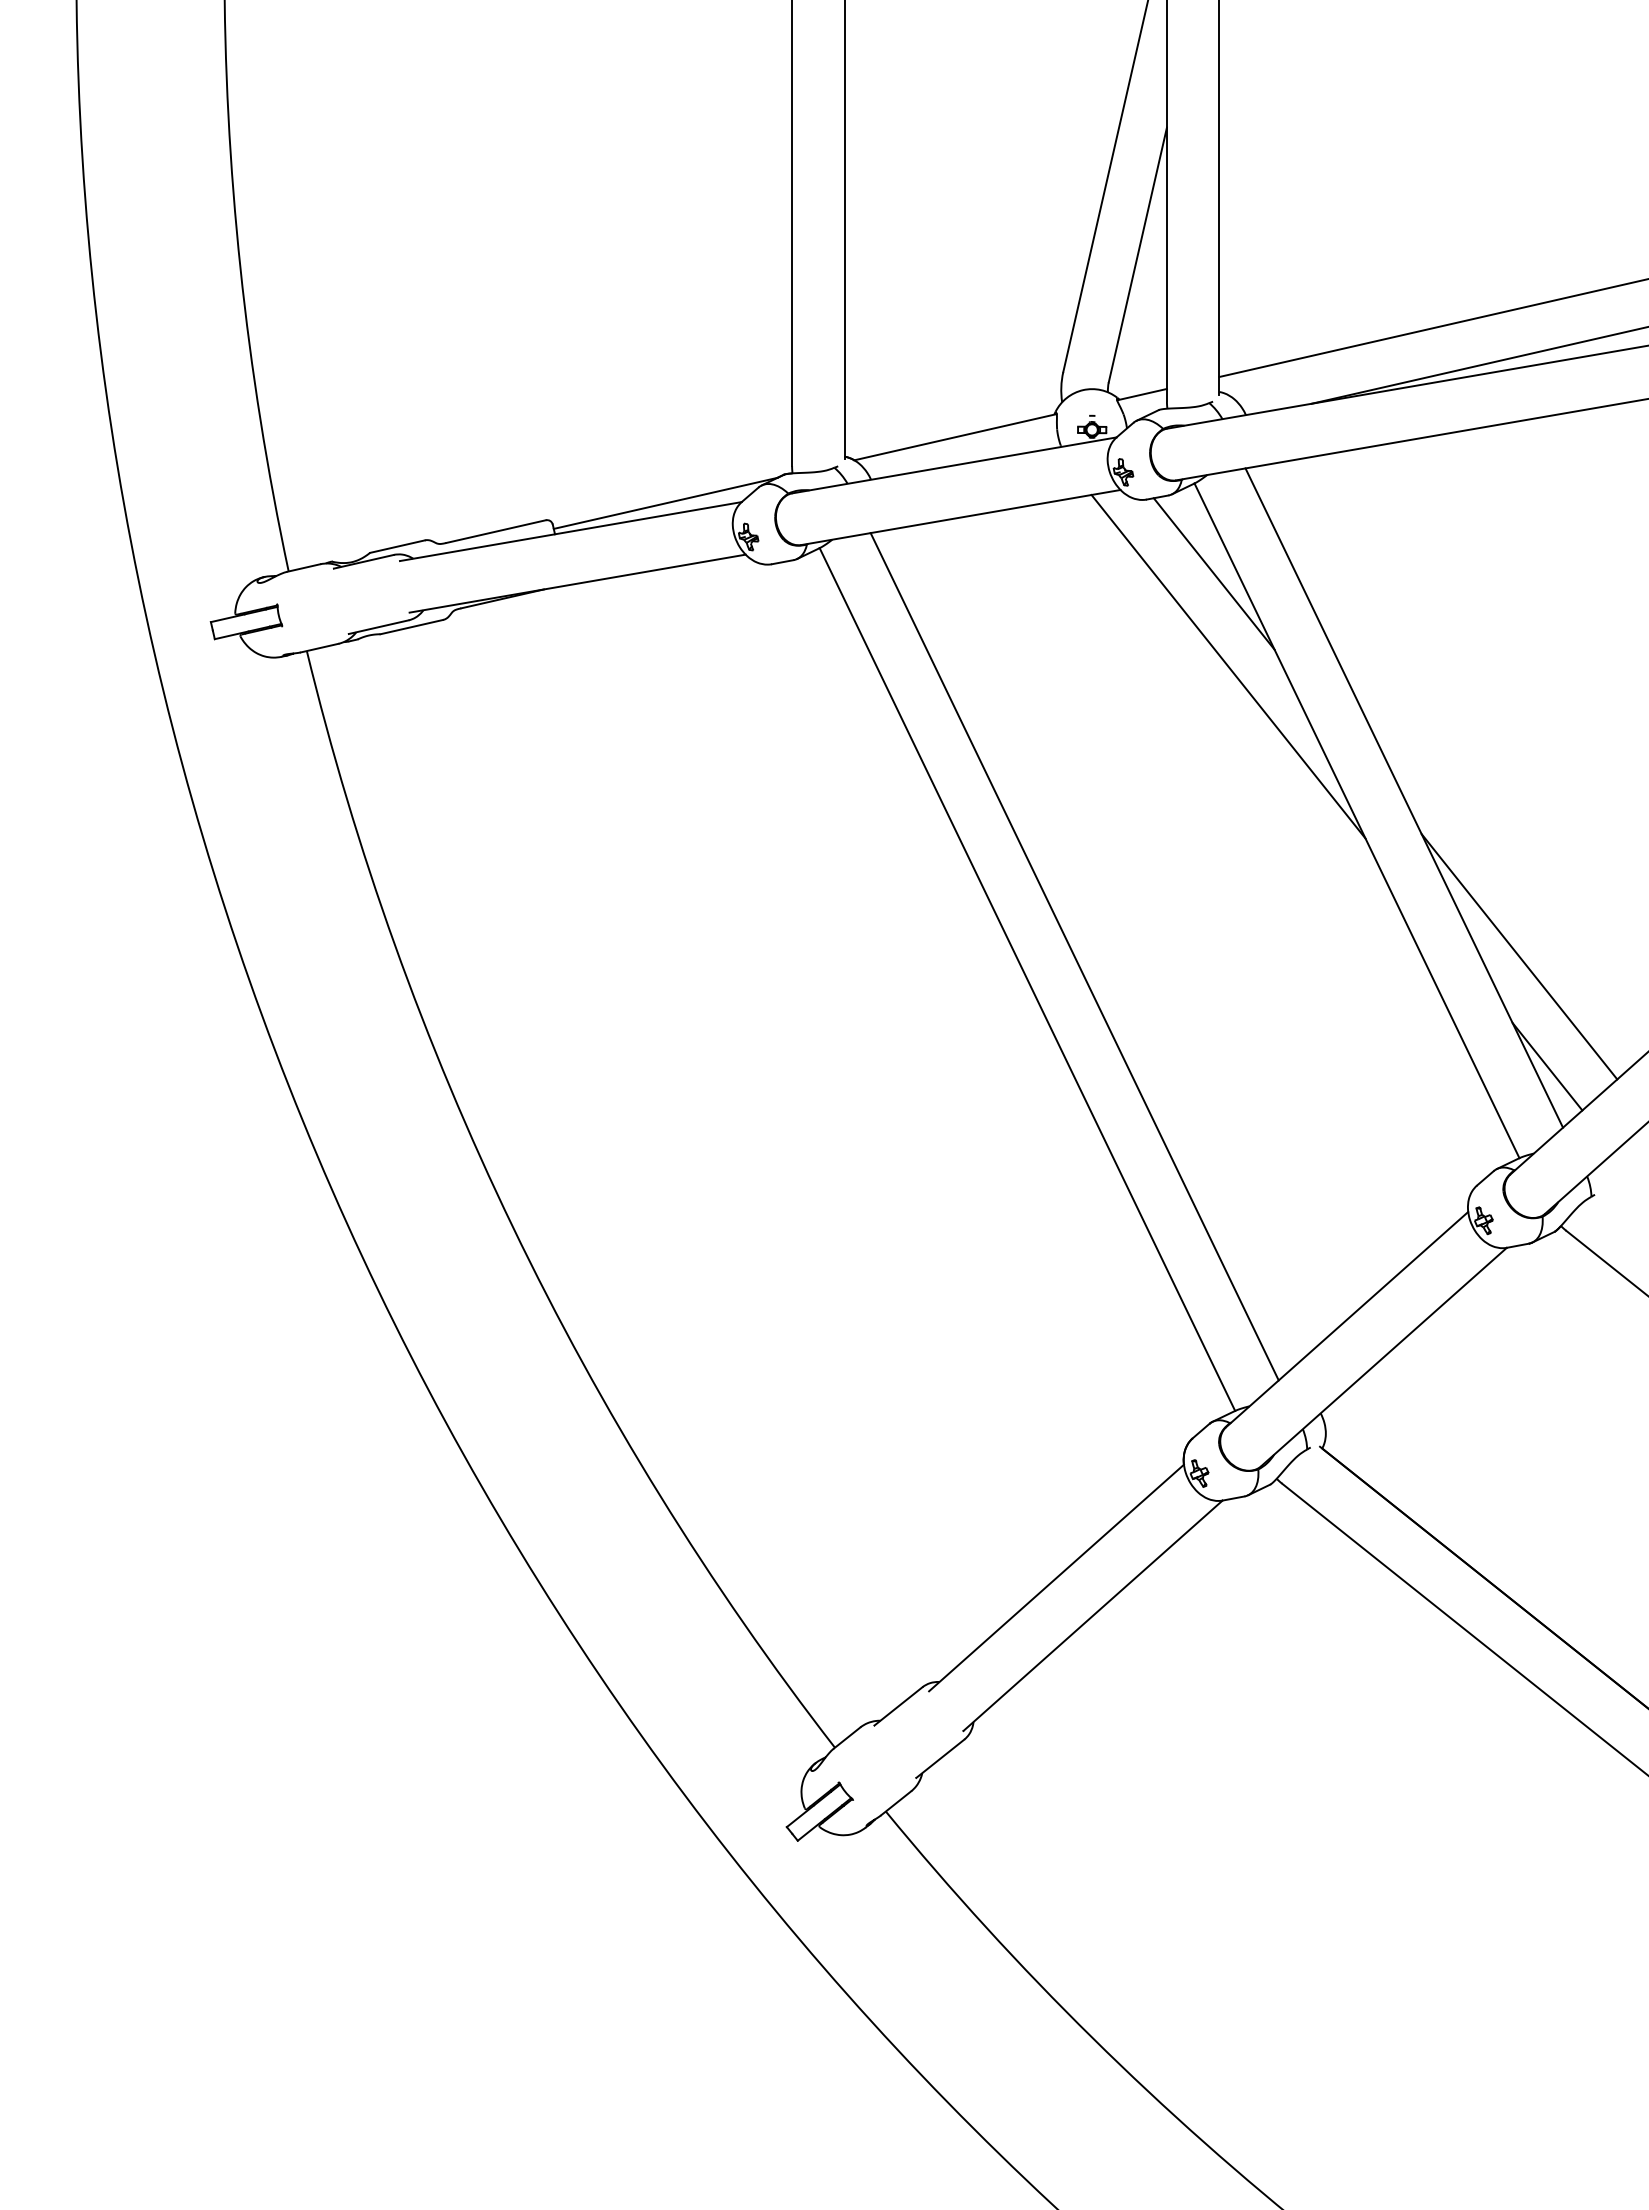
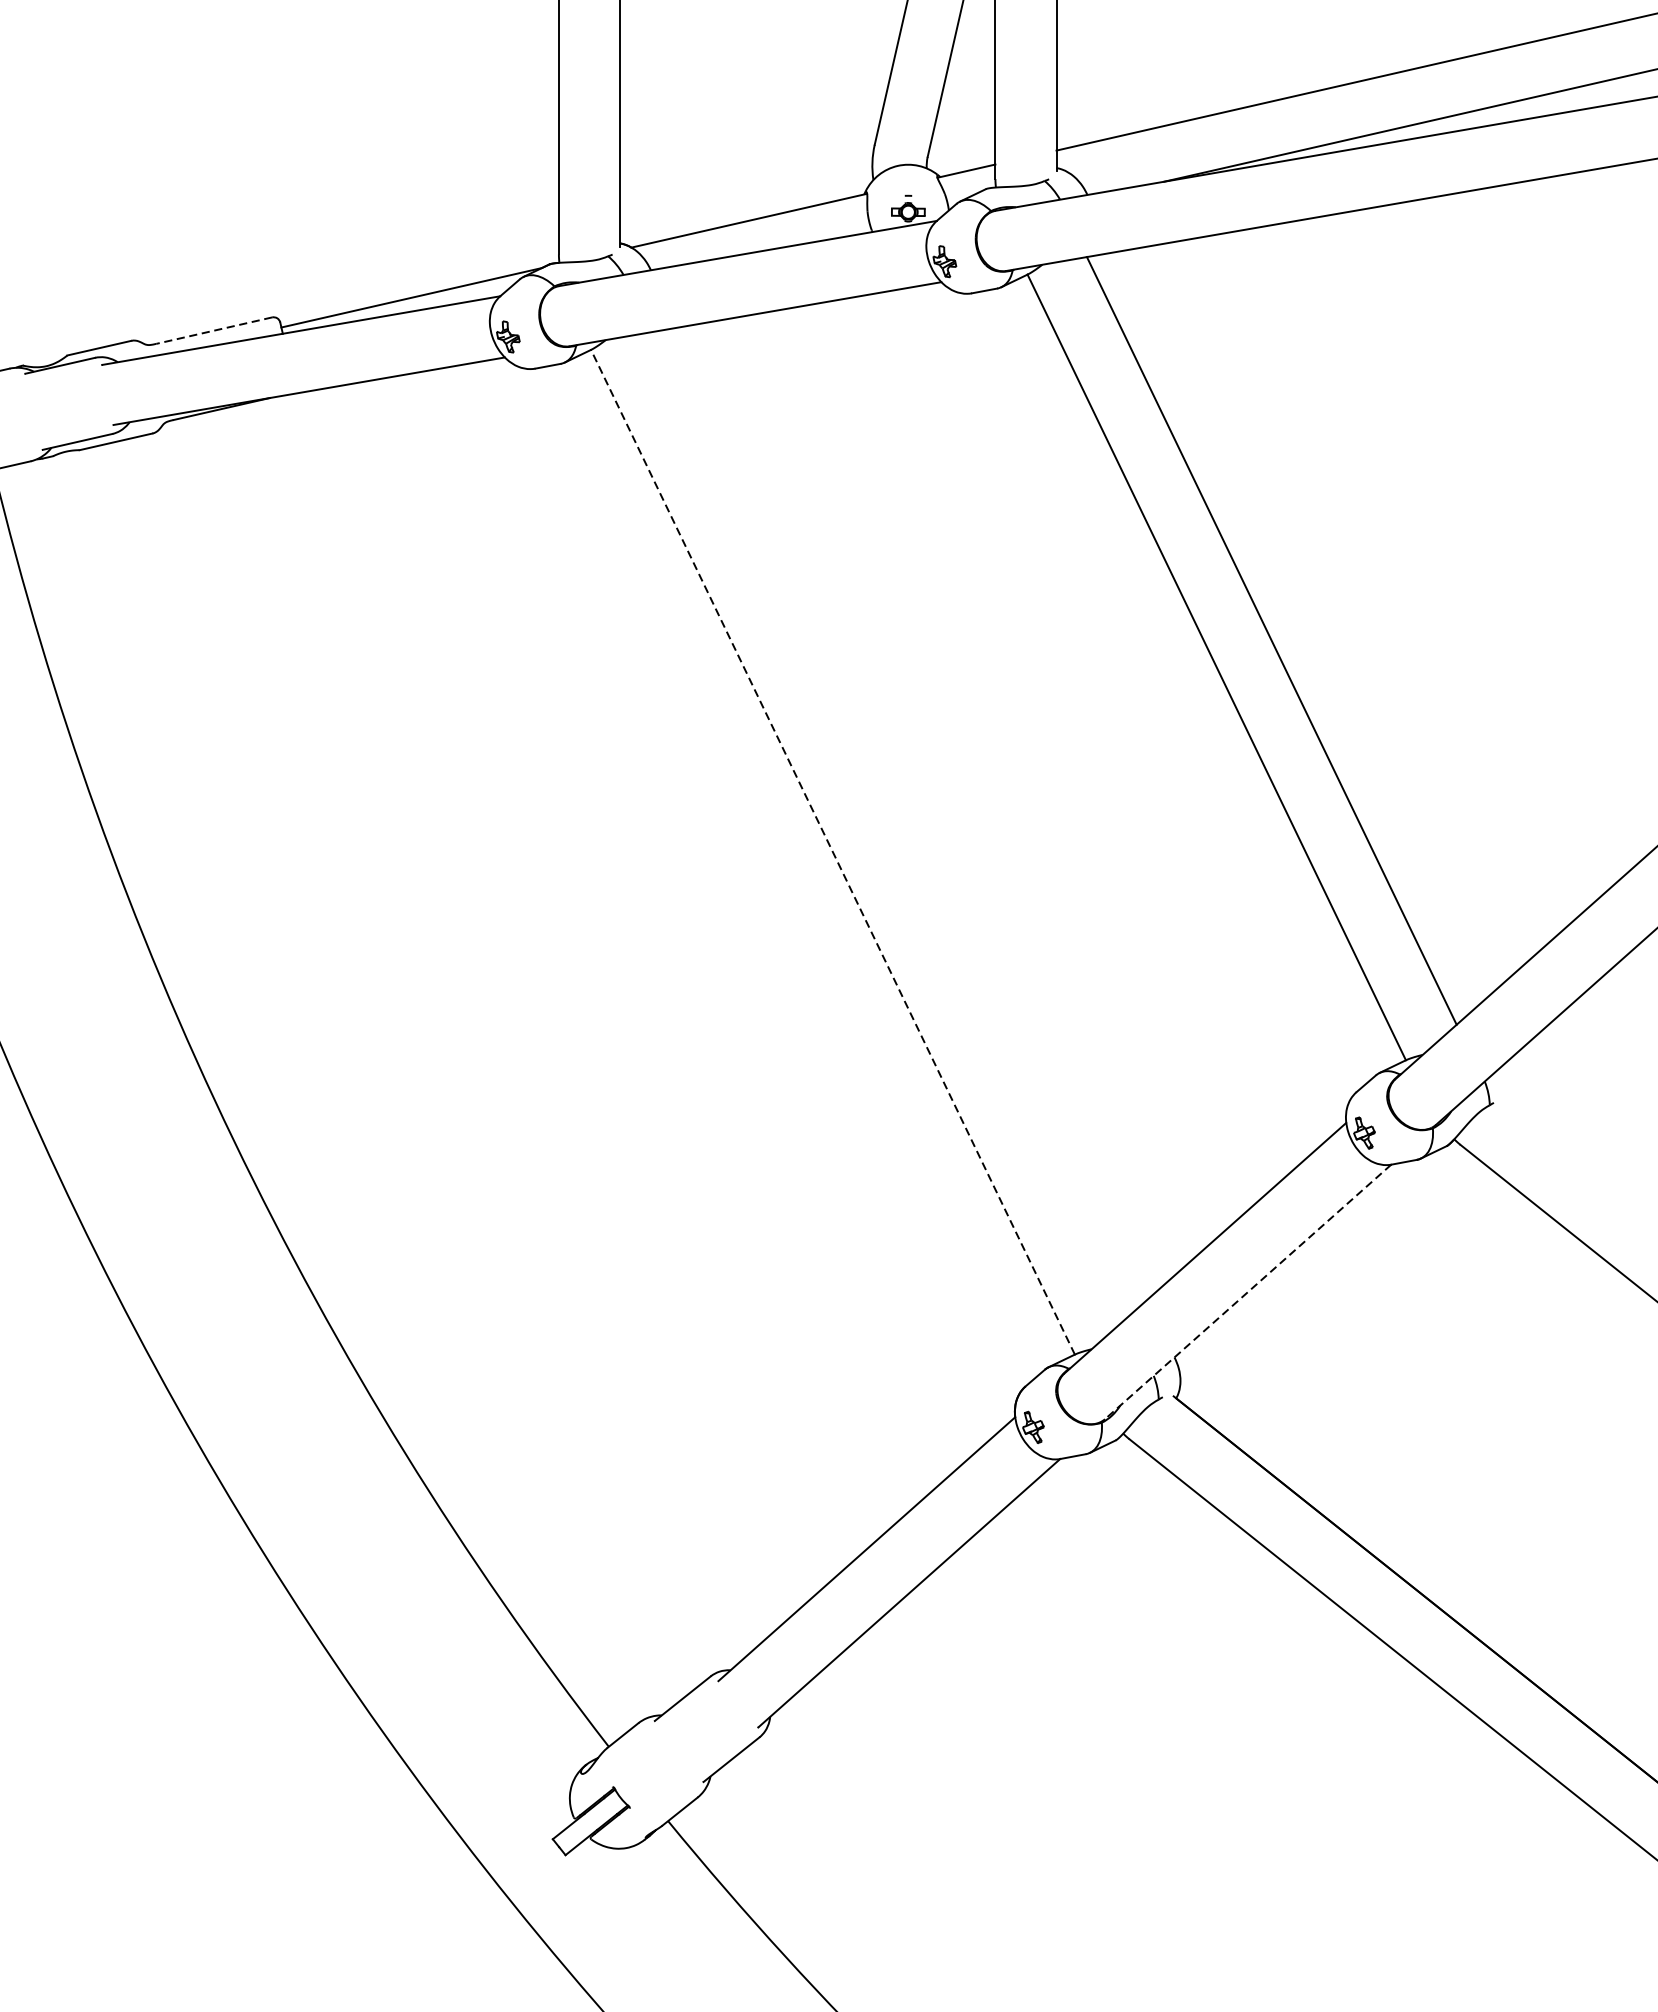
line: (495, 531) -> (213, 330), solid -> dashed
line: (1213, 573) -> (1049, 379), removed
line: (1228, 666) -> (1067, 487), removed
line: (1074, 956) -> (887, 825), removed
line: (1519, 956) -> (1405, 825), removed
line: (1027, 979) -> (833, 852), solid -> dashed
line: (1547, 1066) -> (1438, 953), removed
line: (1383, 1357) -> (1247, 1292), solid -> dashed

